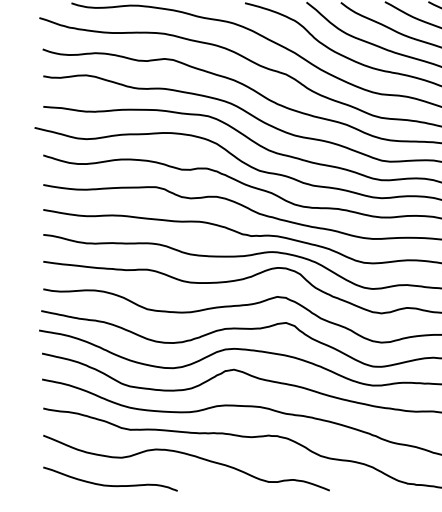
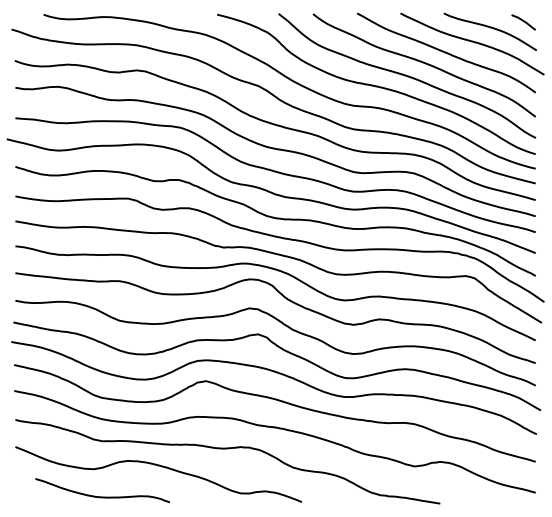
curve: (110, 485) -> (102, 496), moved

